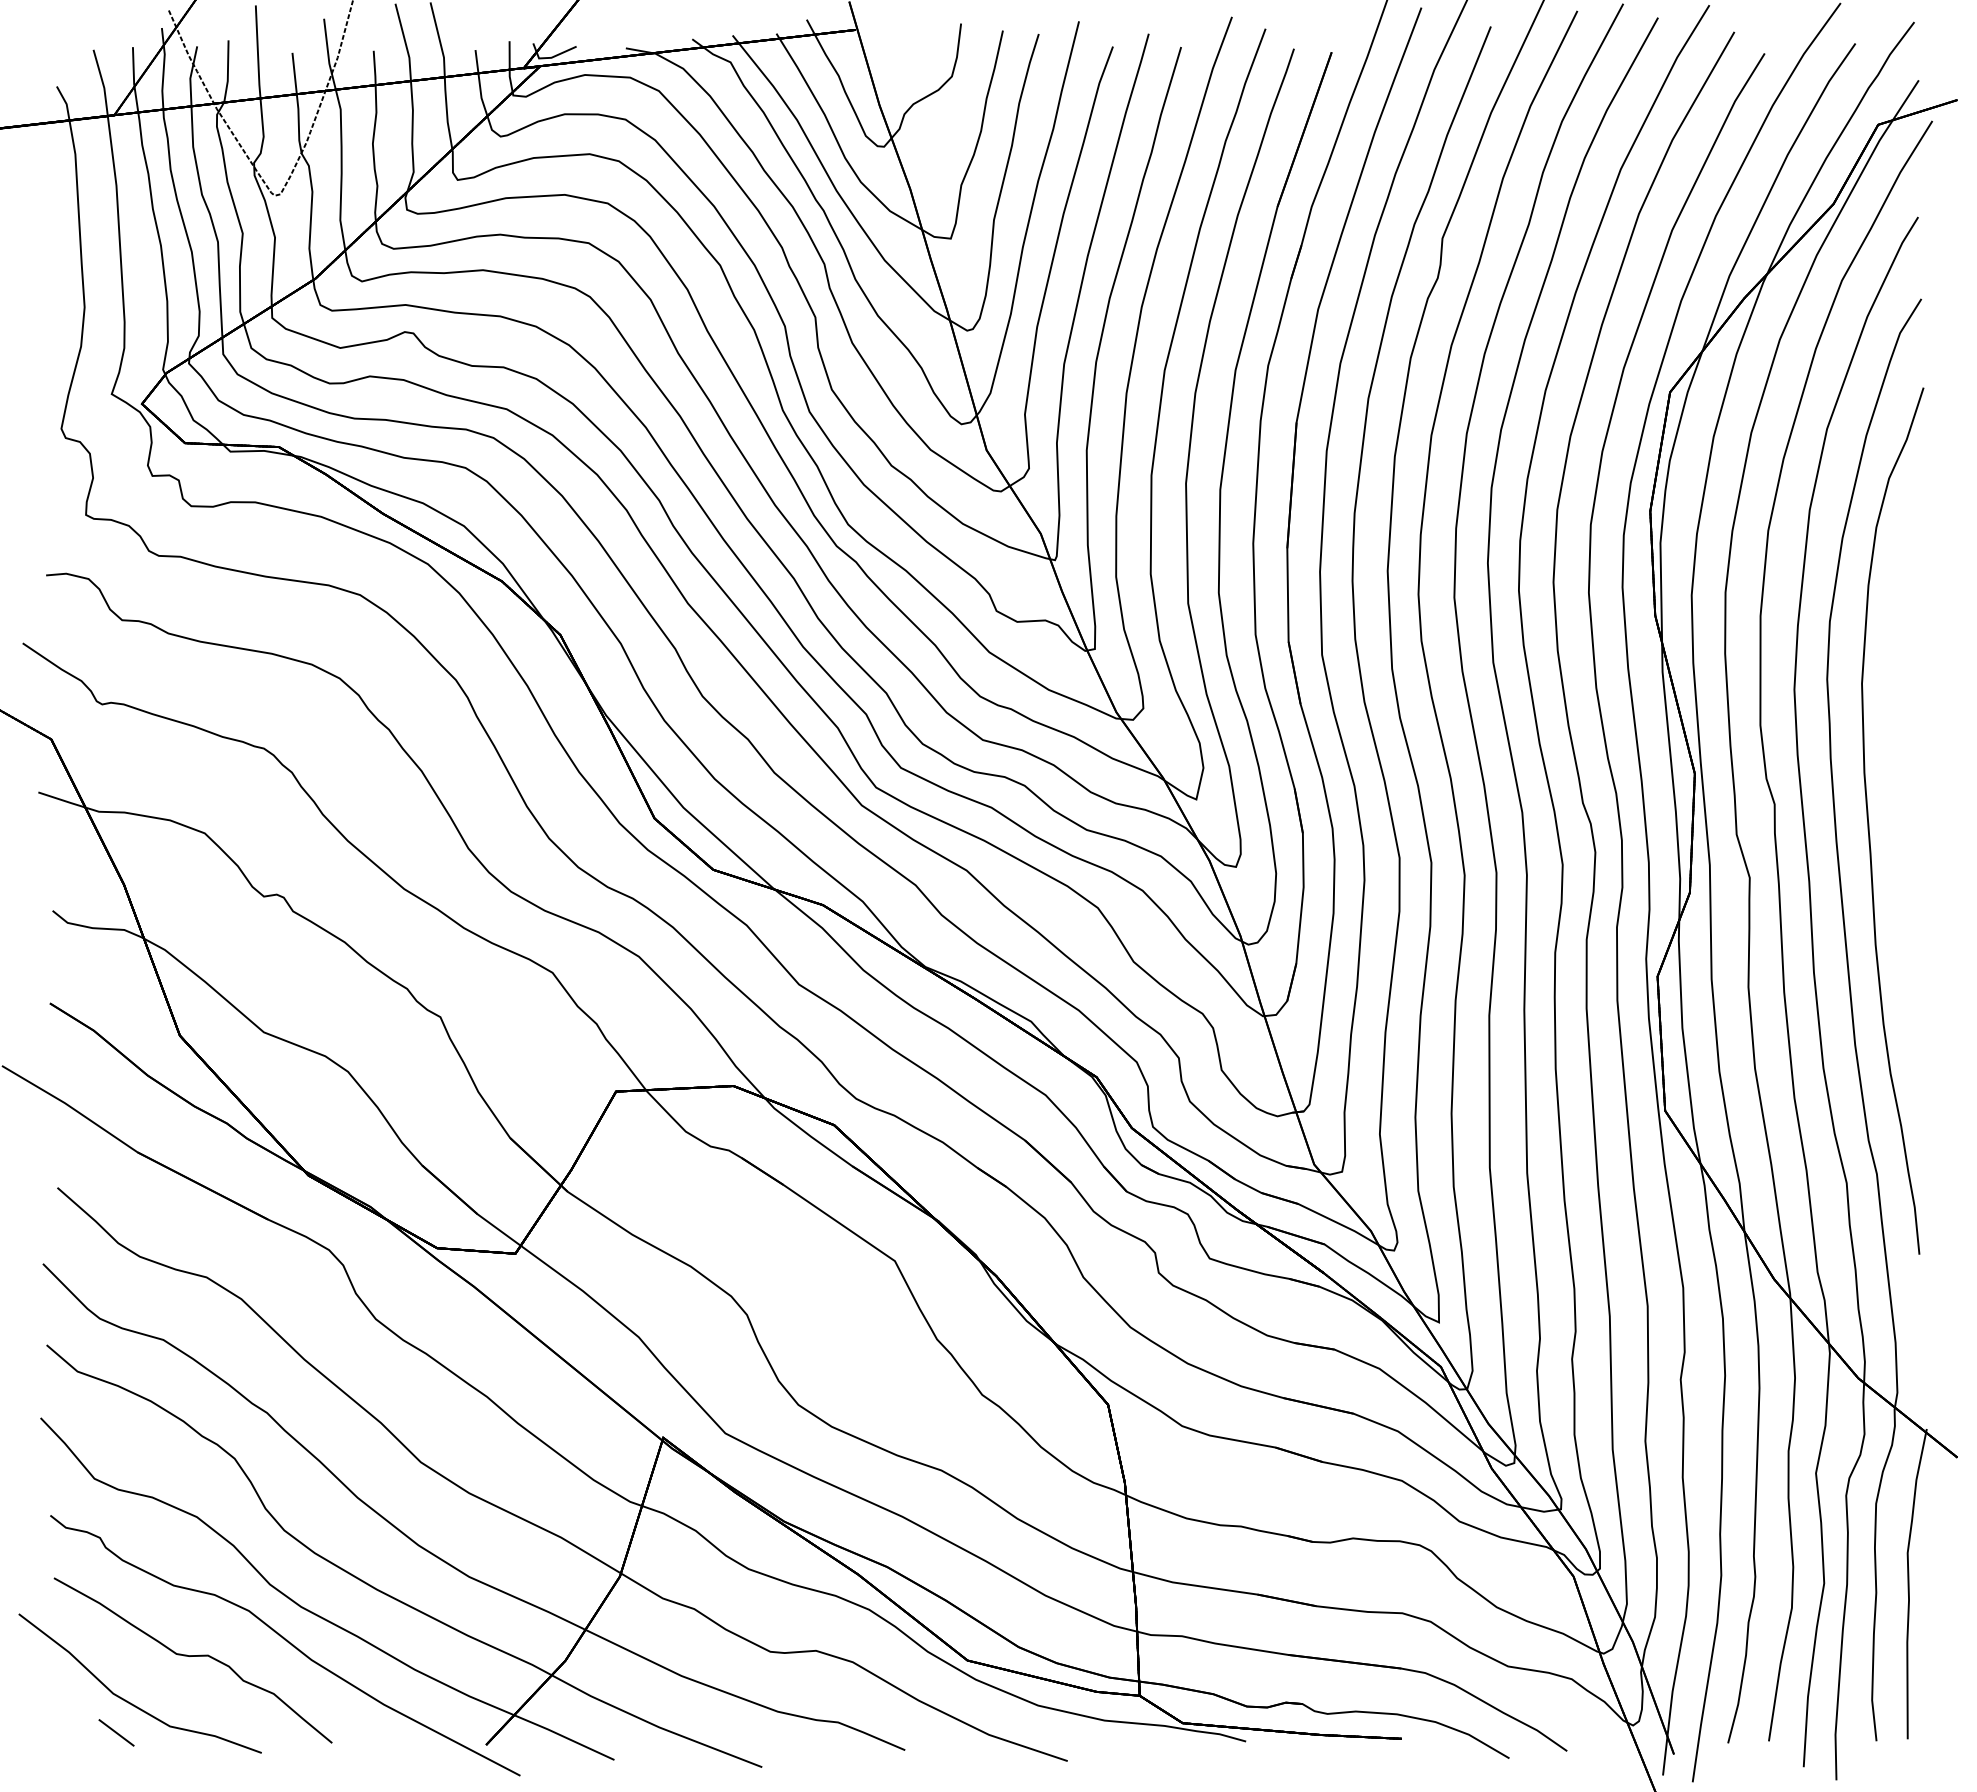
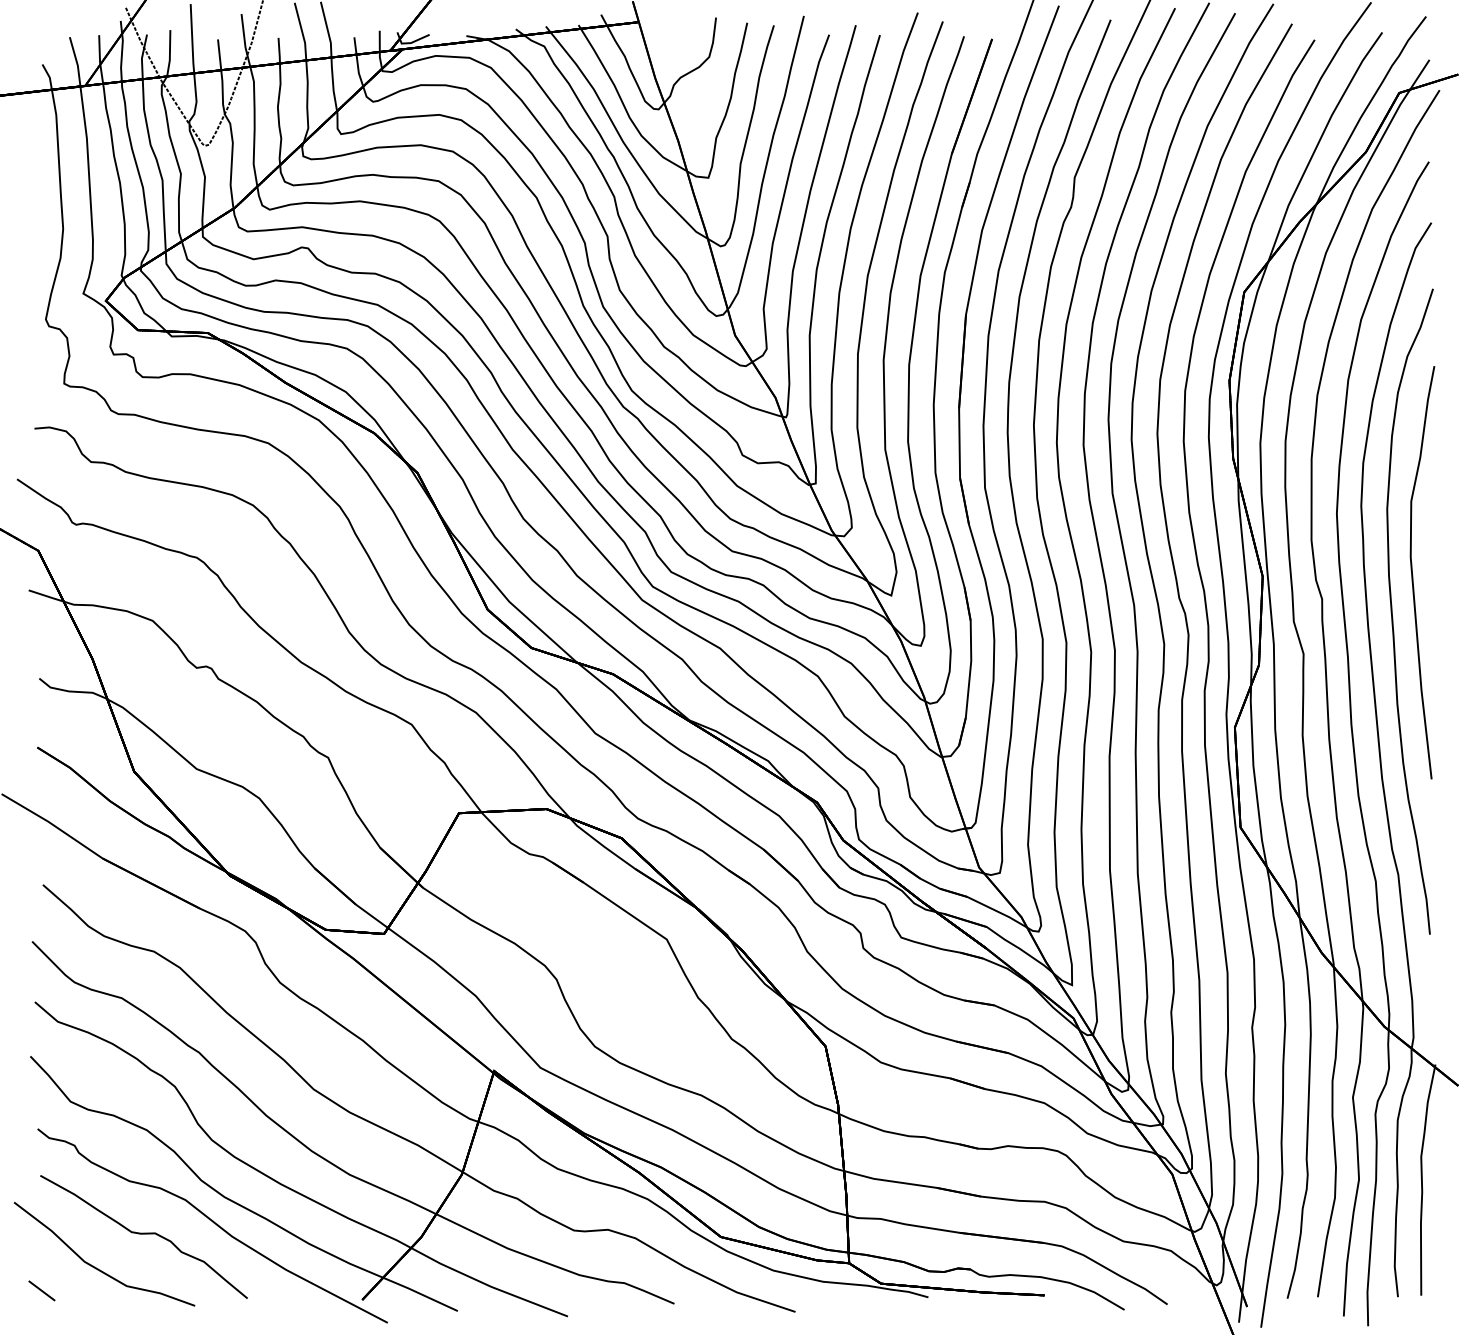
part: (1897, 772) -> (1413, 575), added
line: (115, 1732) -> (41, 1290), moved

